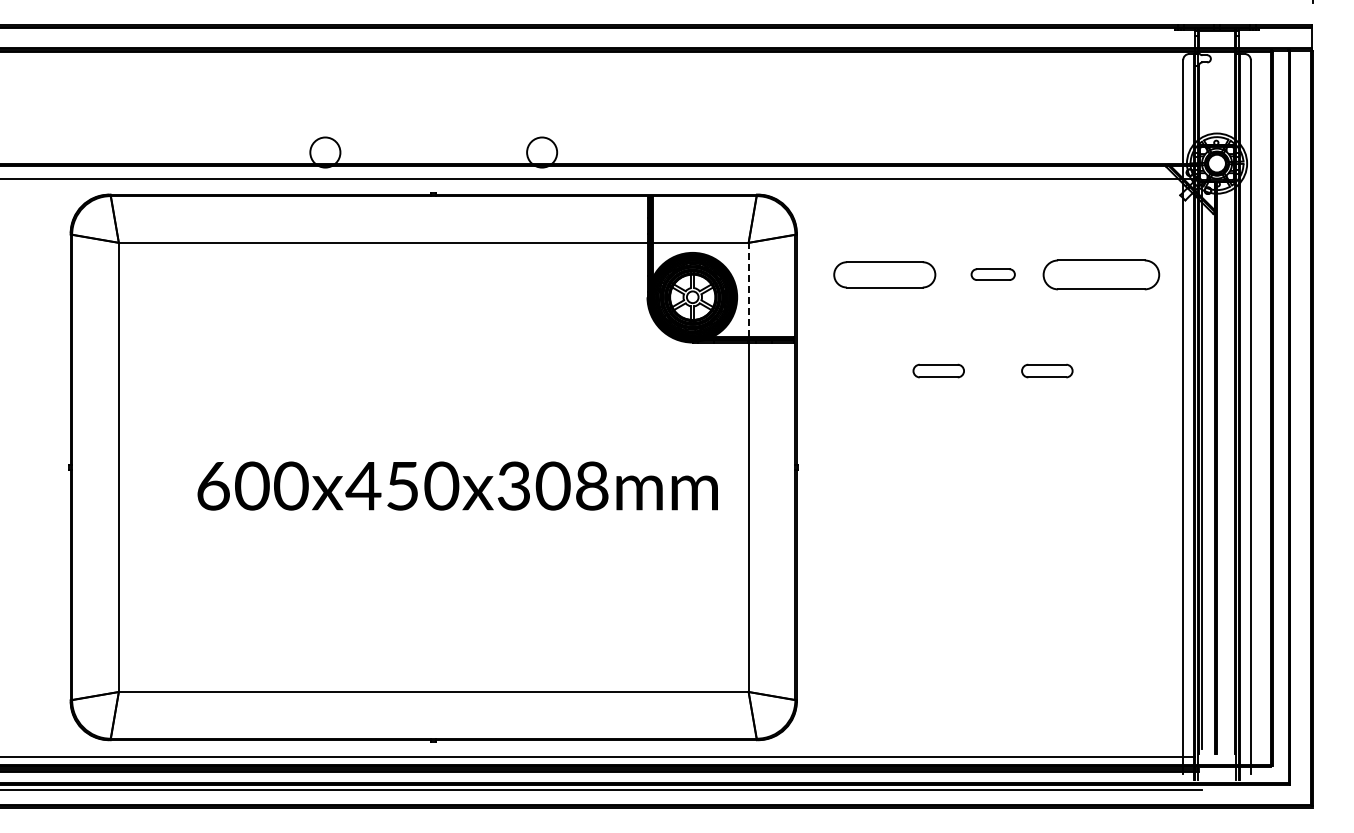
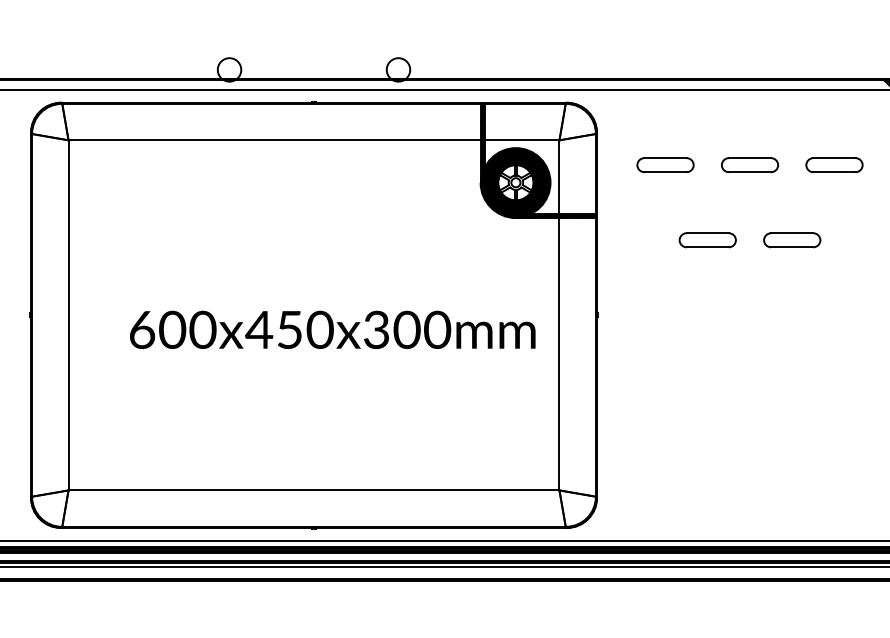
part: (884, 274) -> (665, 164), size x0.71
part: (993, 274) -> (750, 164), size x1.67
part: (1101, 274) -> (834, 164), size x0.62
line: (748, 289) -> (559, 176), dashed -> solid
part: (938, 370) -> (707, 239), size x1.43
part: (1047, 370) -> (792, 239), size x1.43
text: (591, 486) -> (436, 330), 600x450x308mm -> 600x450x300mm

